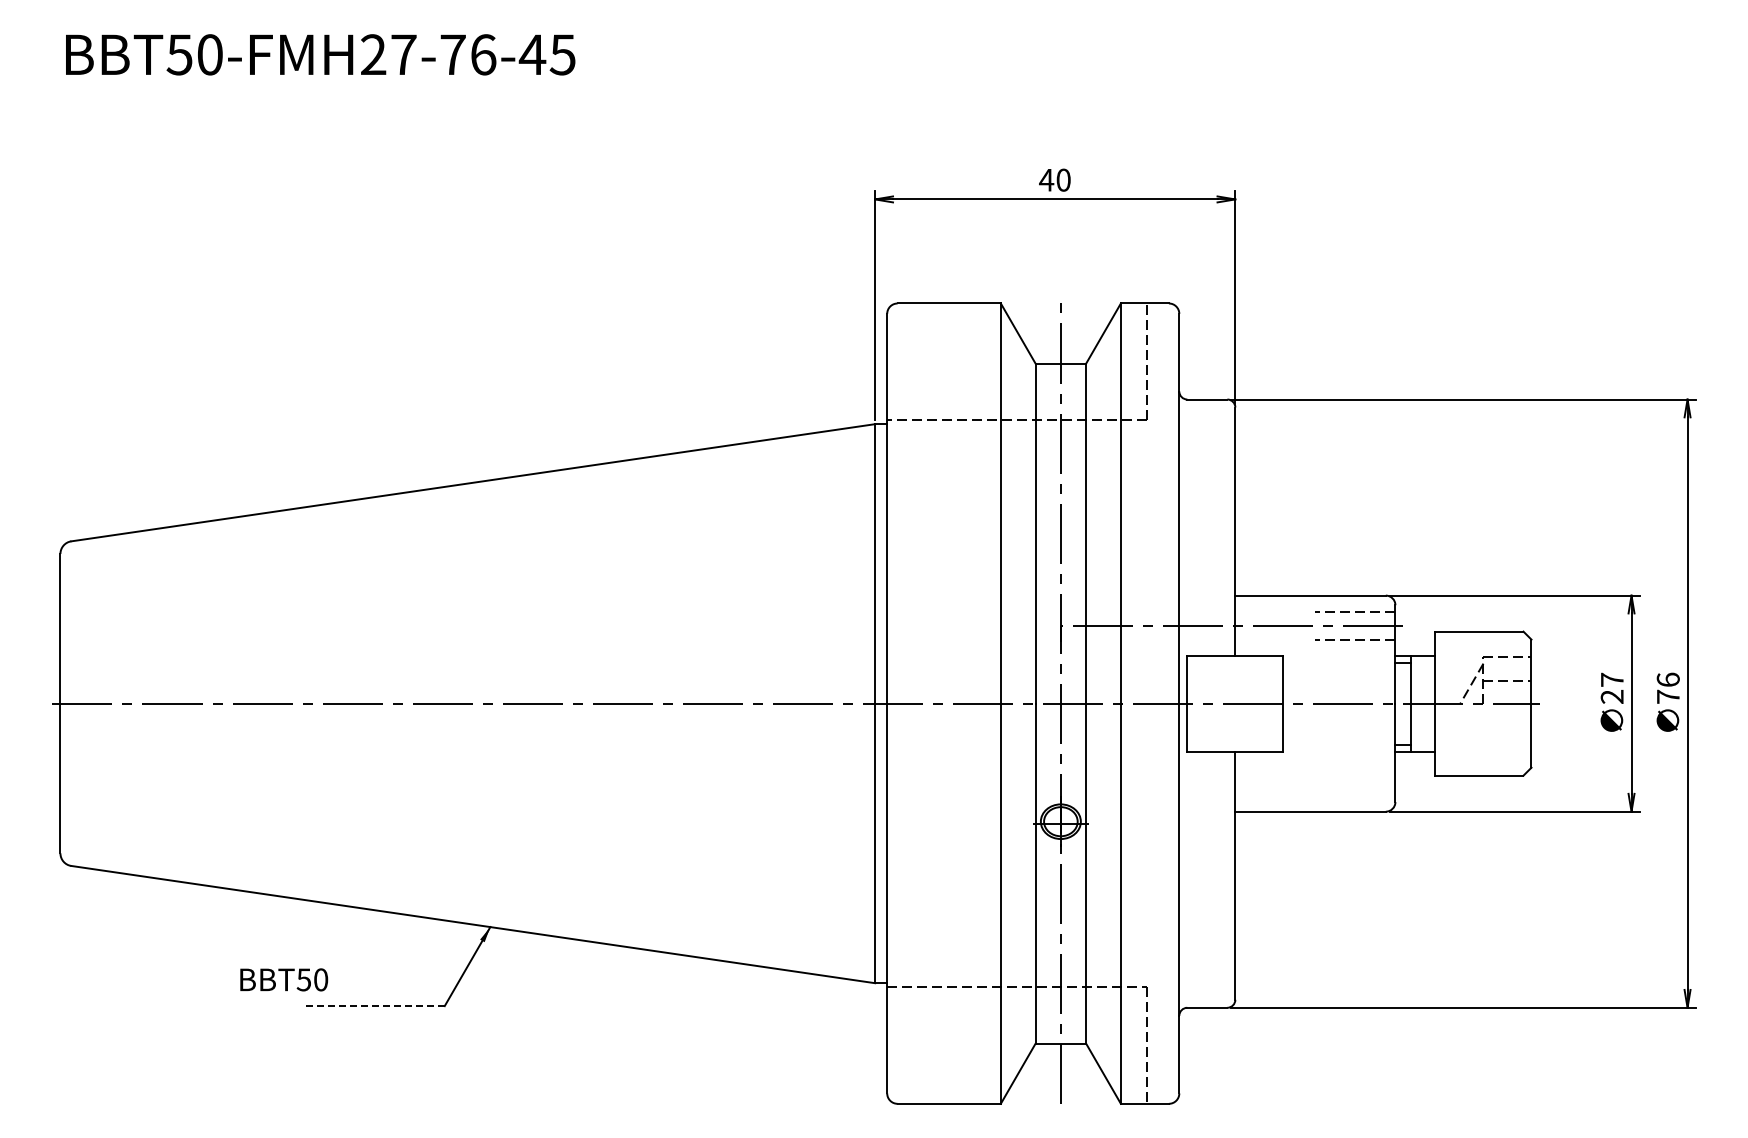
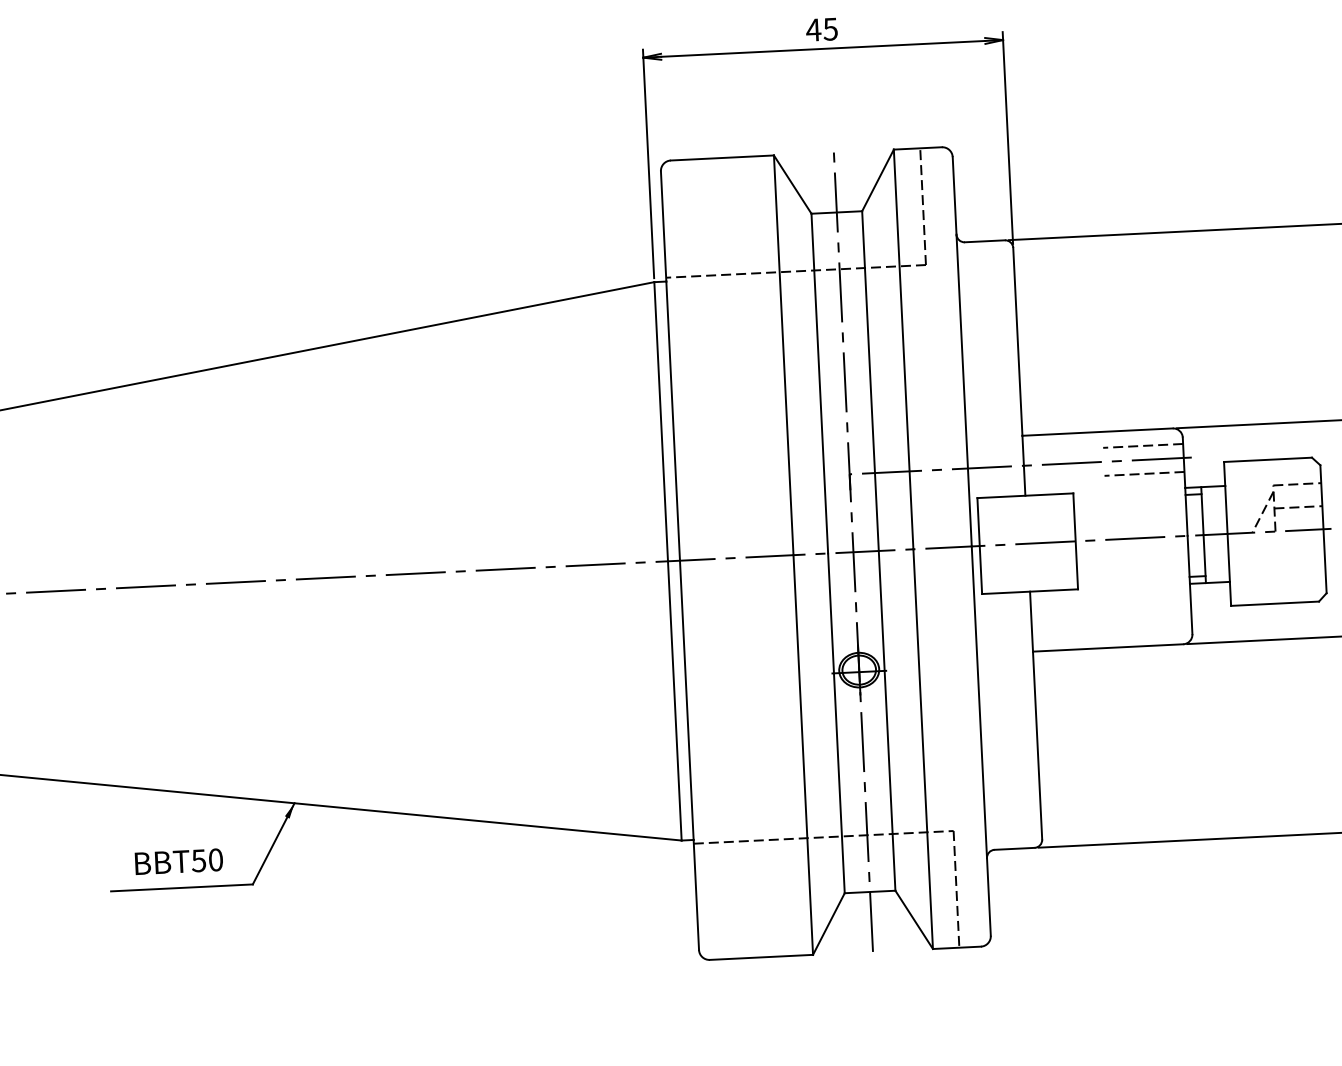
text: (1063, 179) -> (830, 28), 40 -> 45
text: (284, 979) -> (179, 861), moved
line: (373, 1006) -> (181, 888), dashed -> solid

